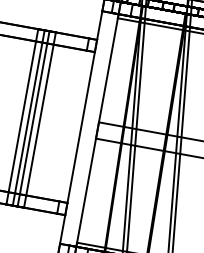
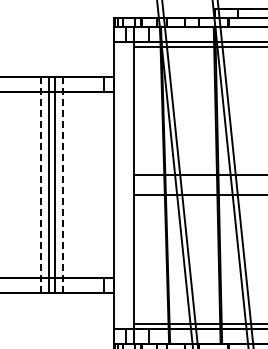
line: (22, 116) -> (41, 184), solid -> dashed
line: (40, 119) -> (63, 184), solid -> dashed

